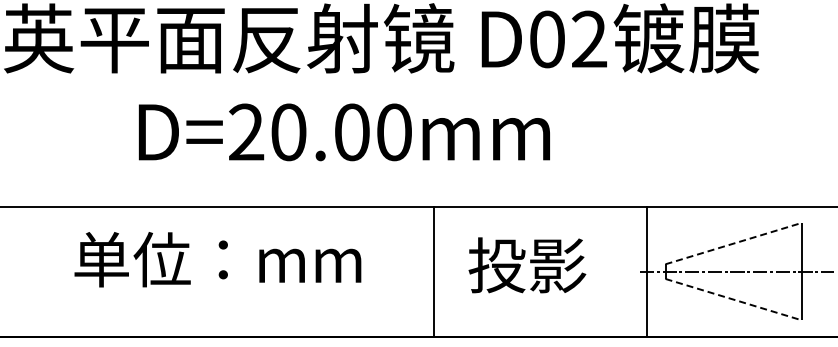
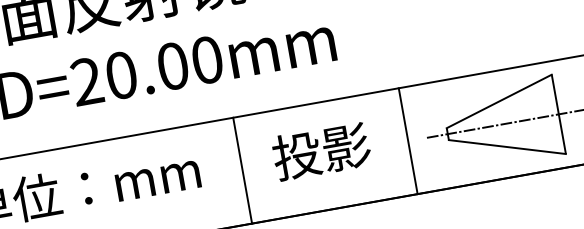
line: (734, 243) -> (499, 101), dashed -> solid
text: (527, 265) -> (321, 151), moved
line: (434, 271) -> (242, 170), moved
line: (646, 271) -> (407, 141), moved
line: (734, 299) -> (507, 146), dashed -> solid

